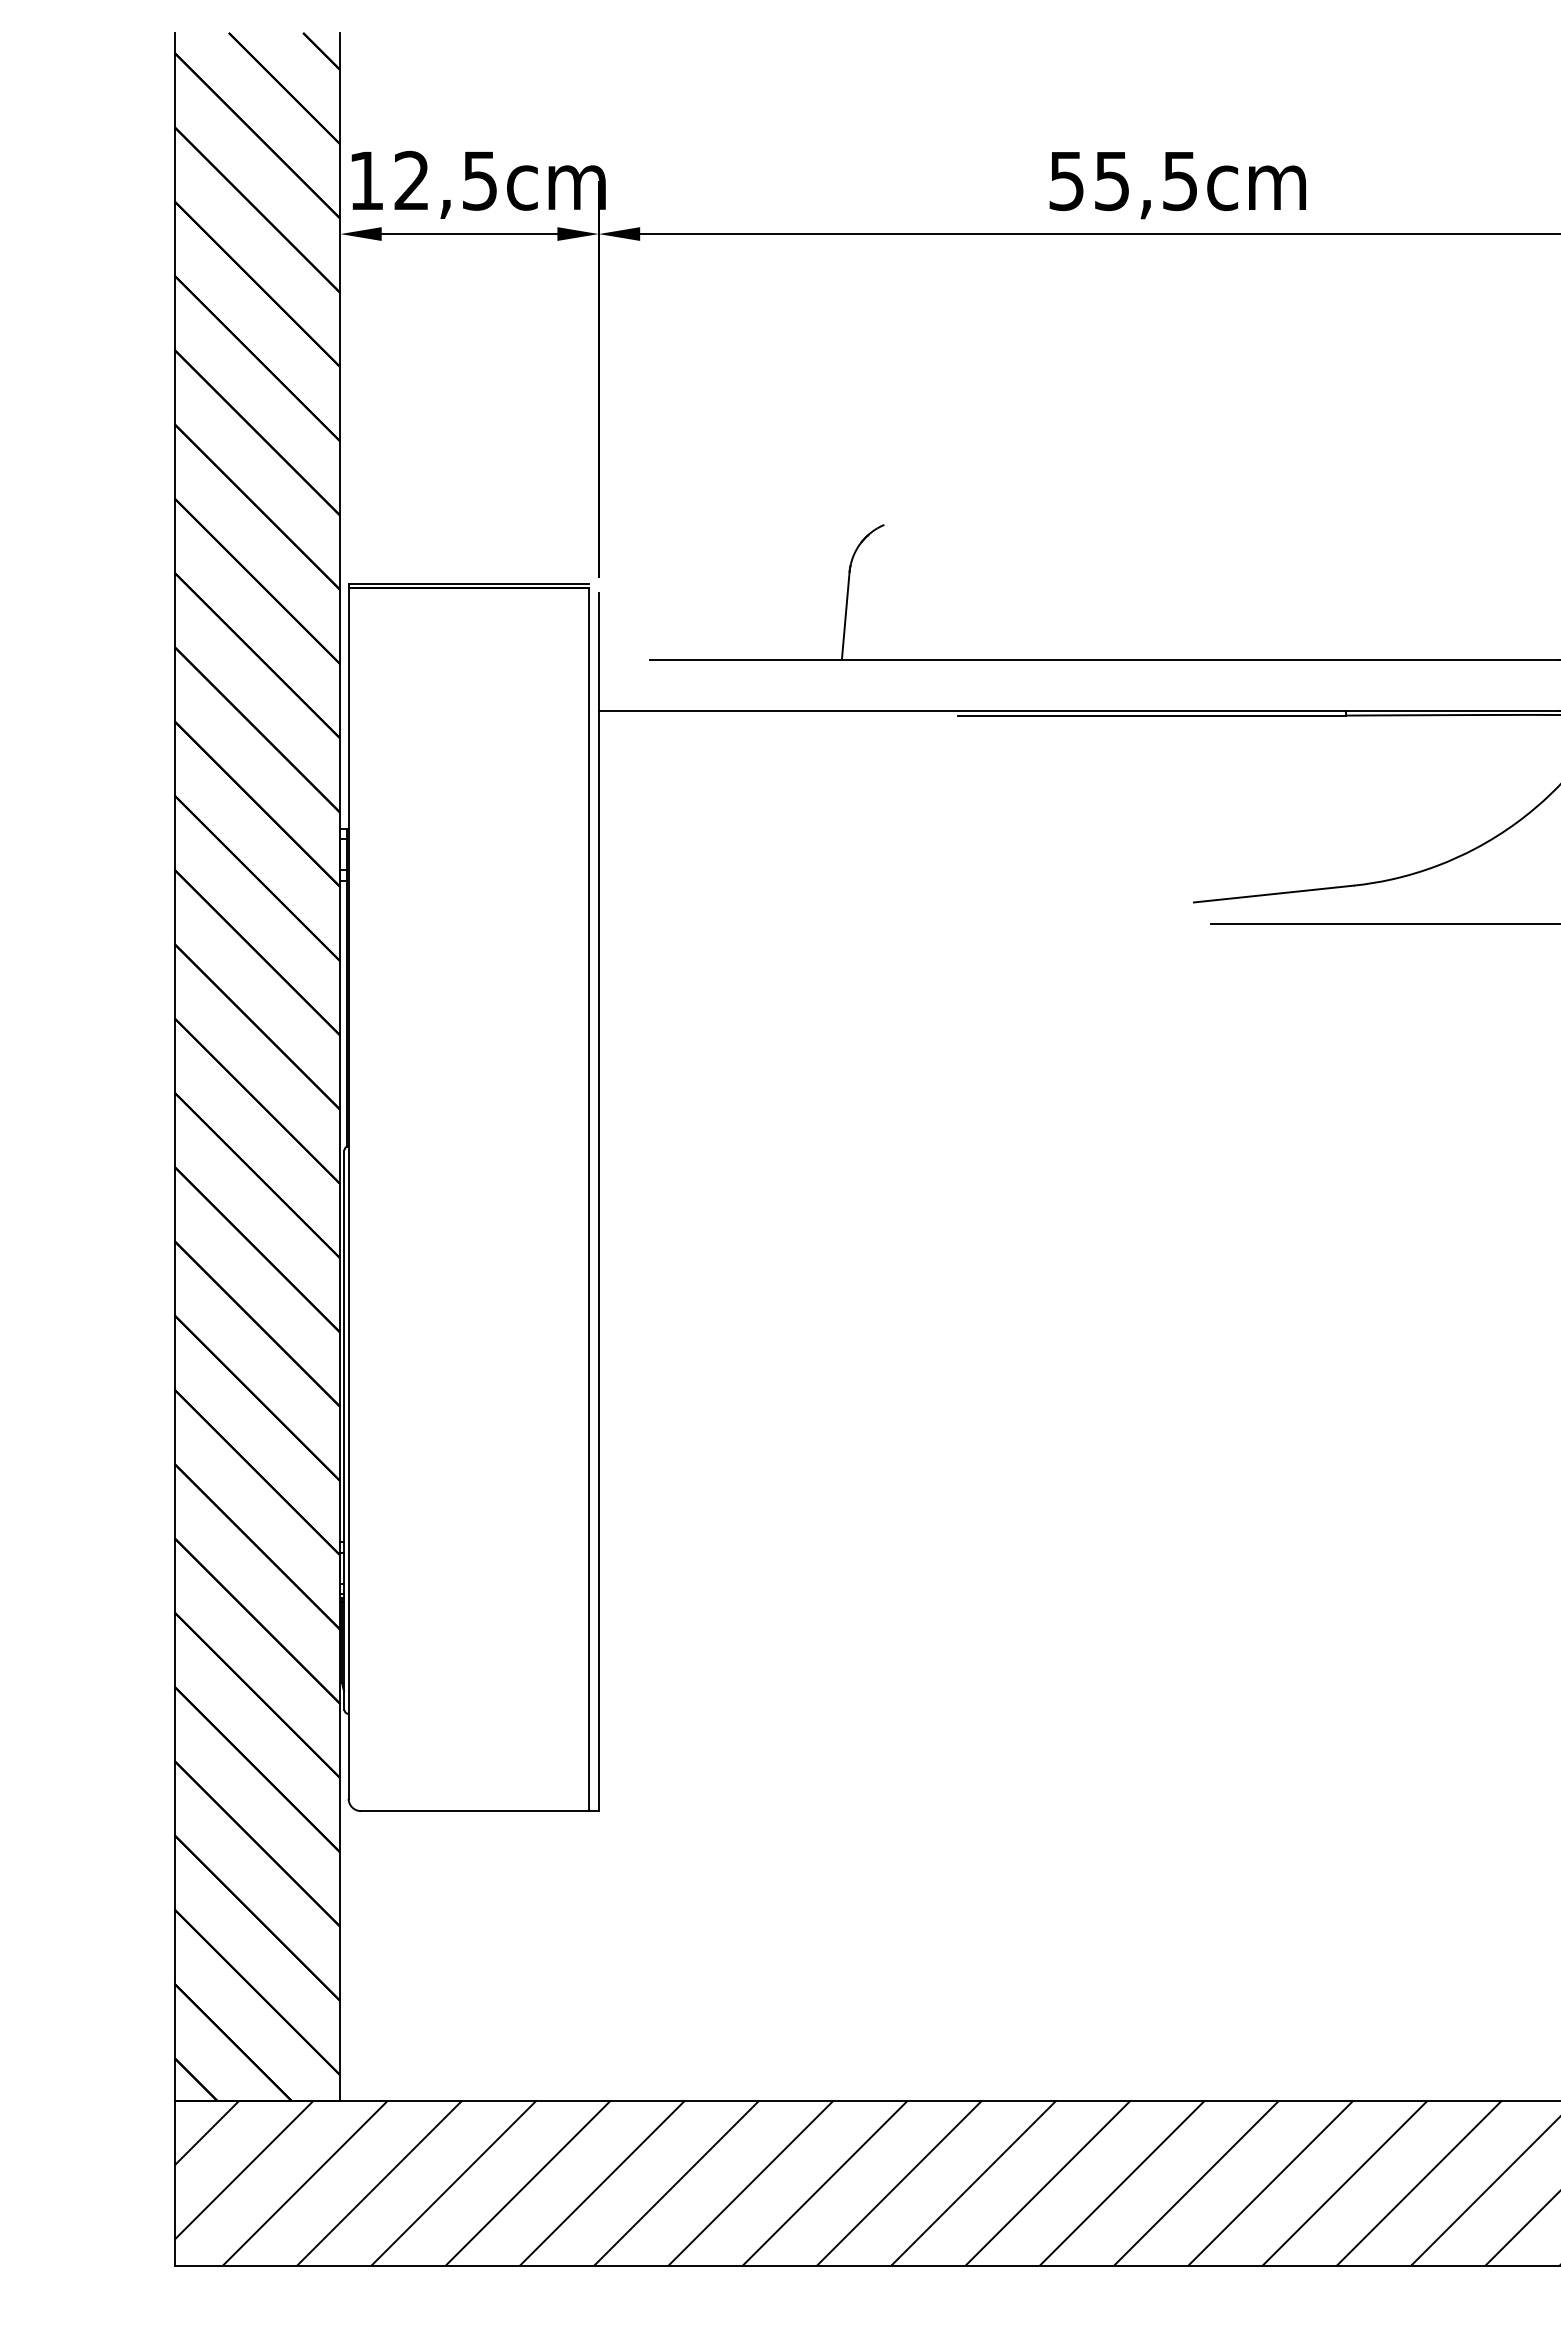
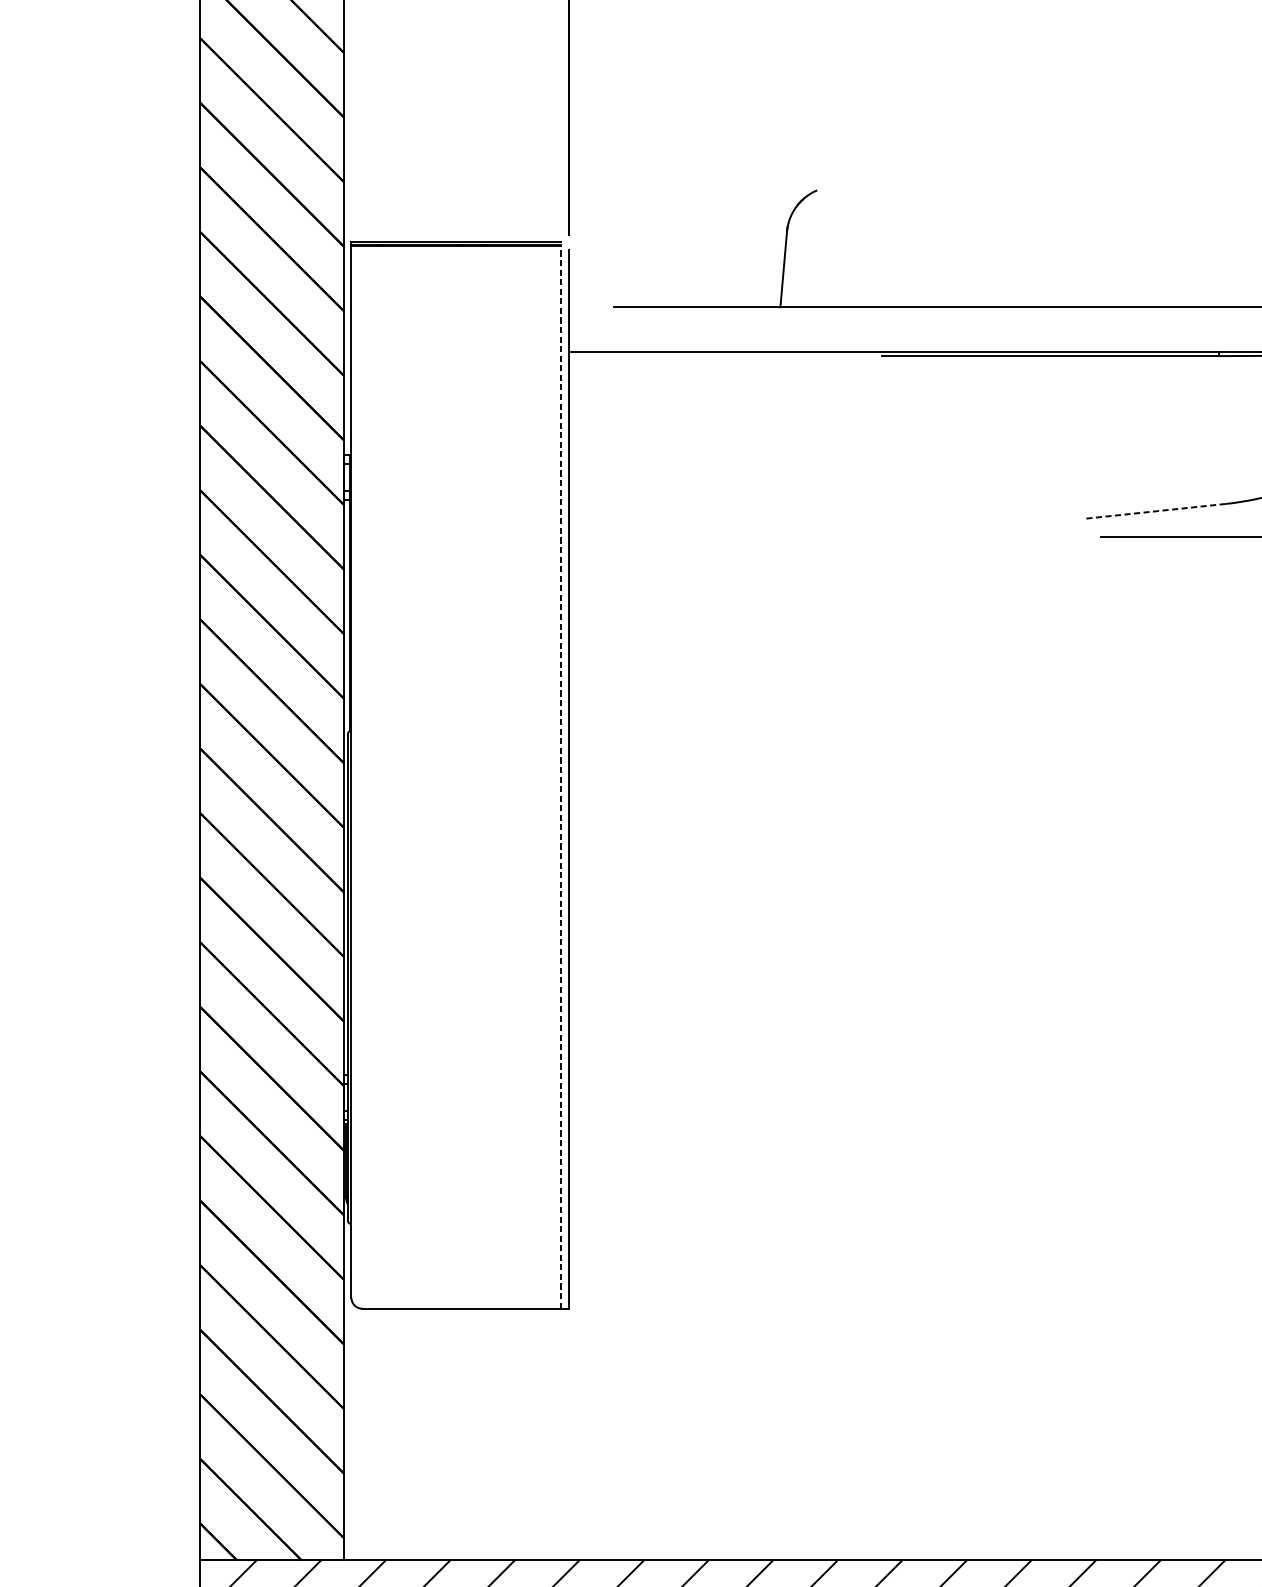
line: (1274, 894) -> (1156, 511), solid -> dashed
line: (589, 1199) -> (560, 776), solid -> dashed

